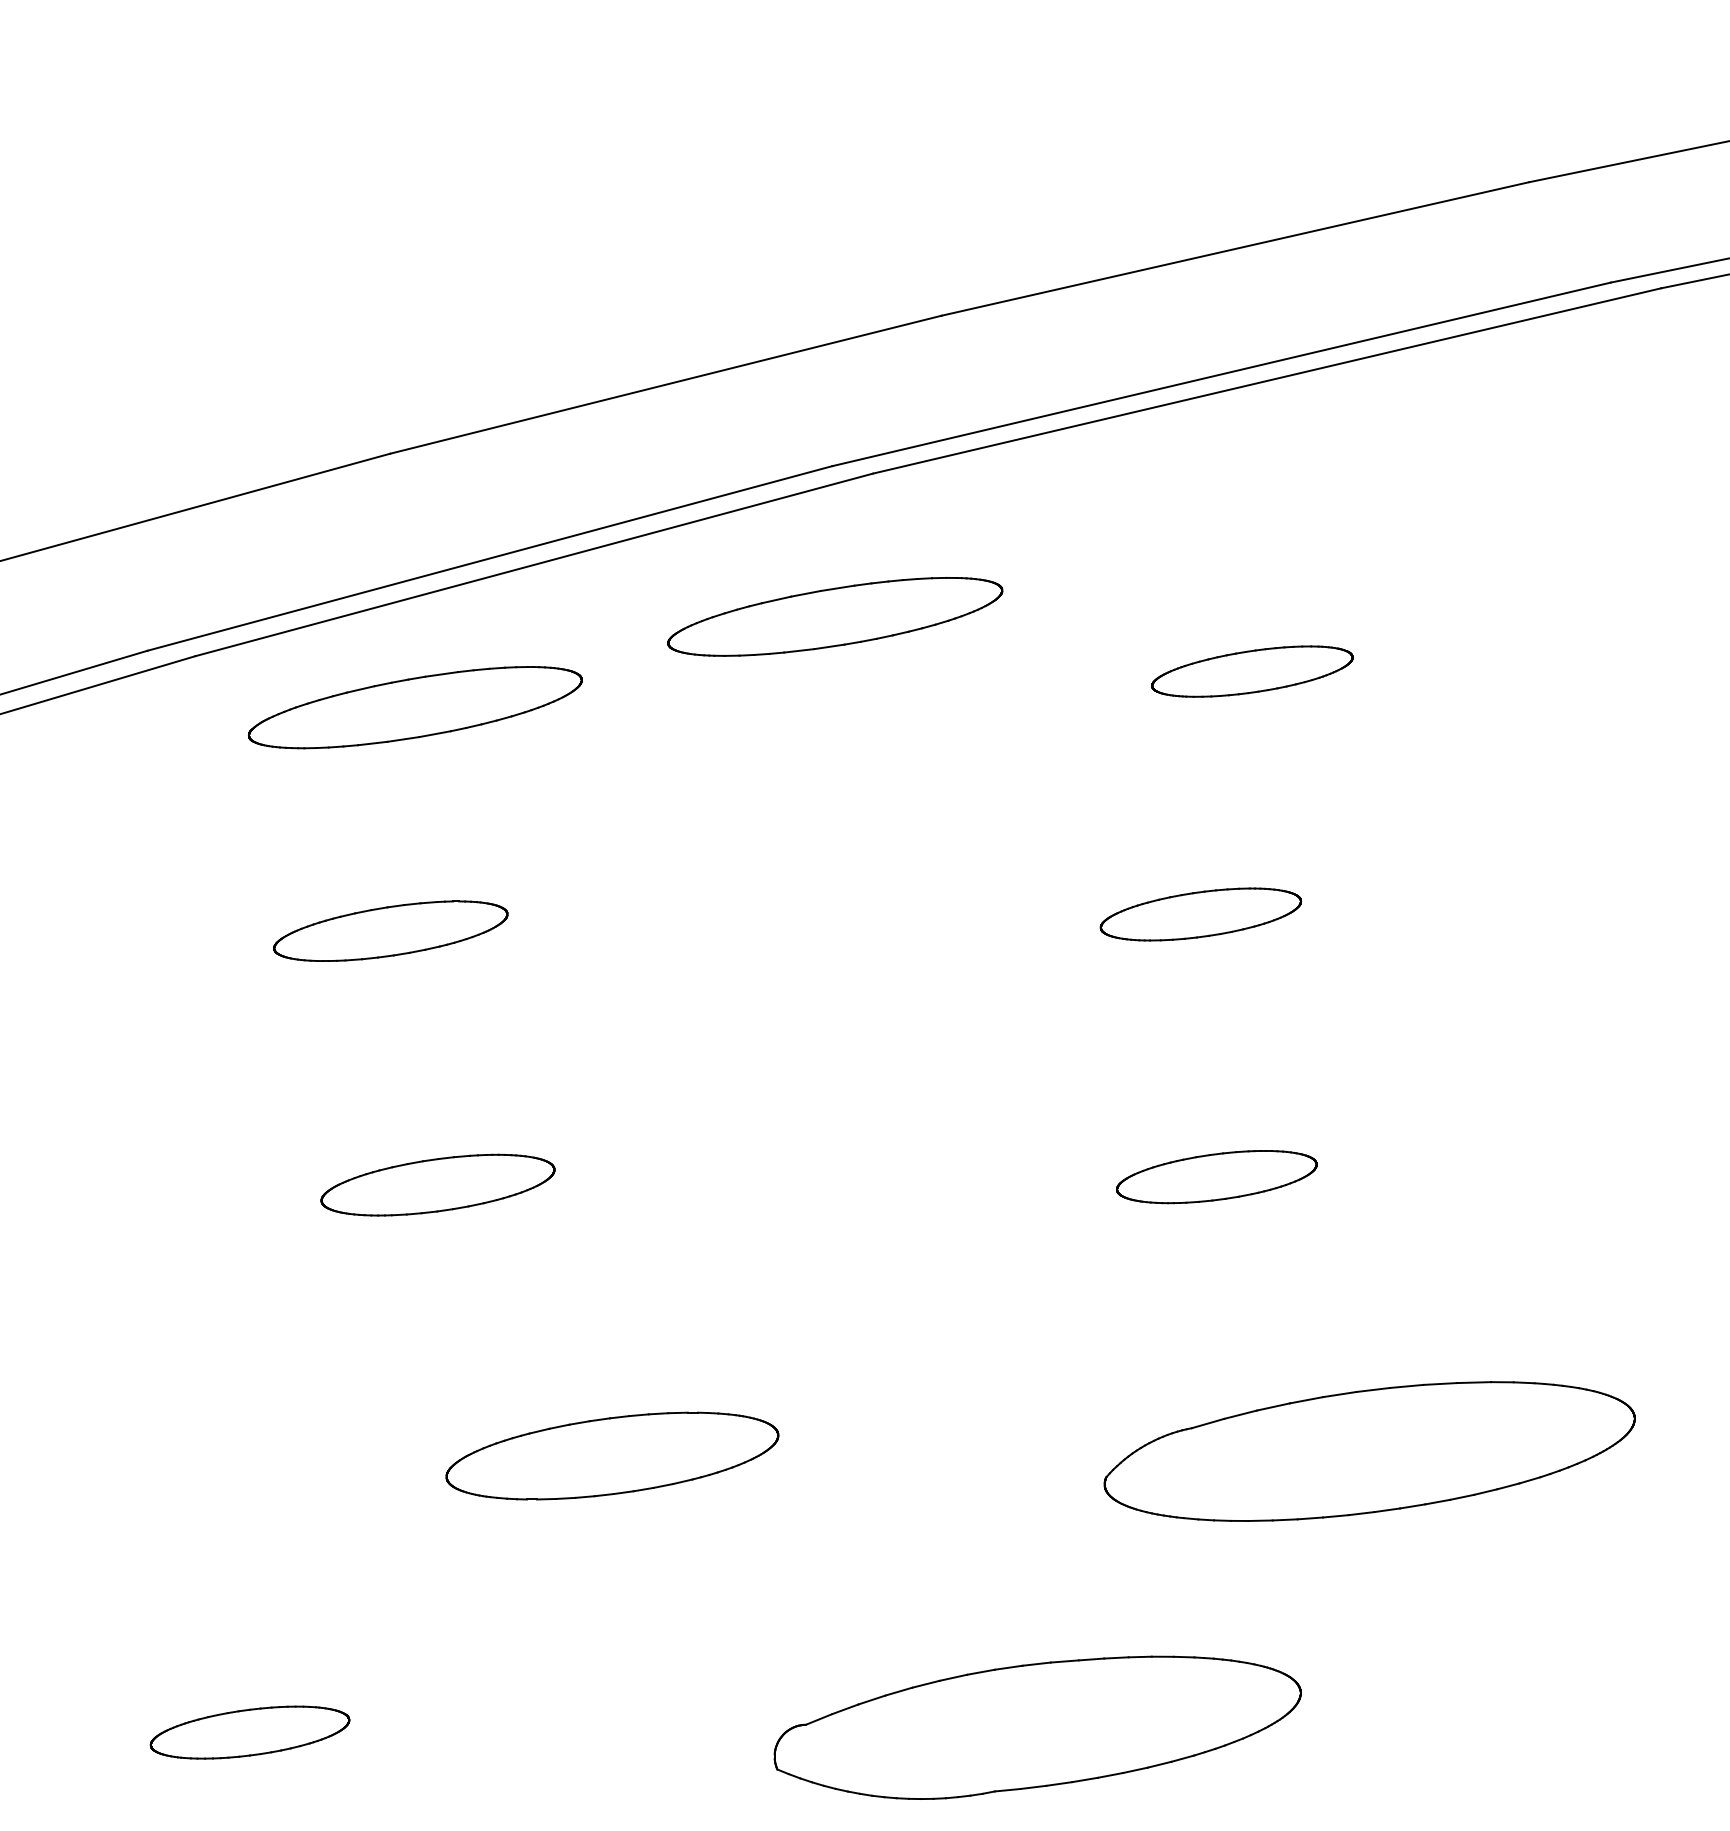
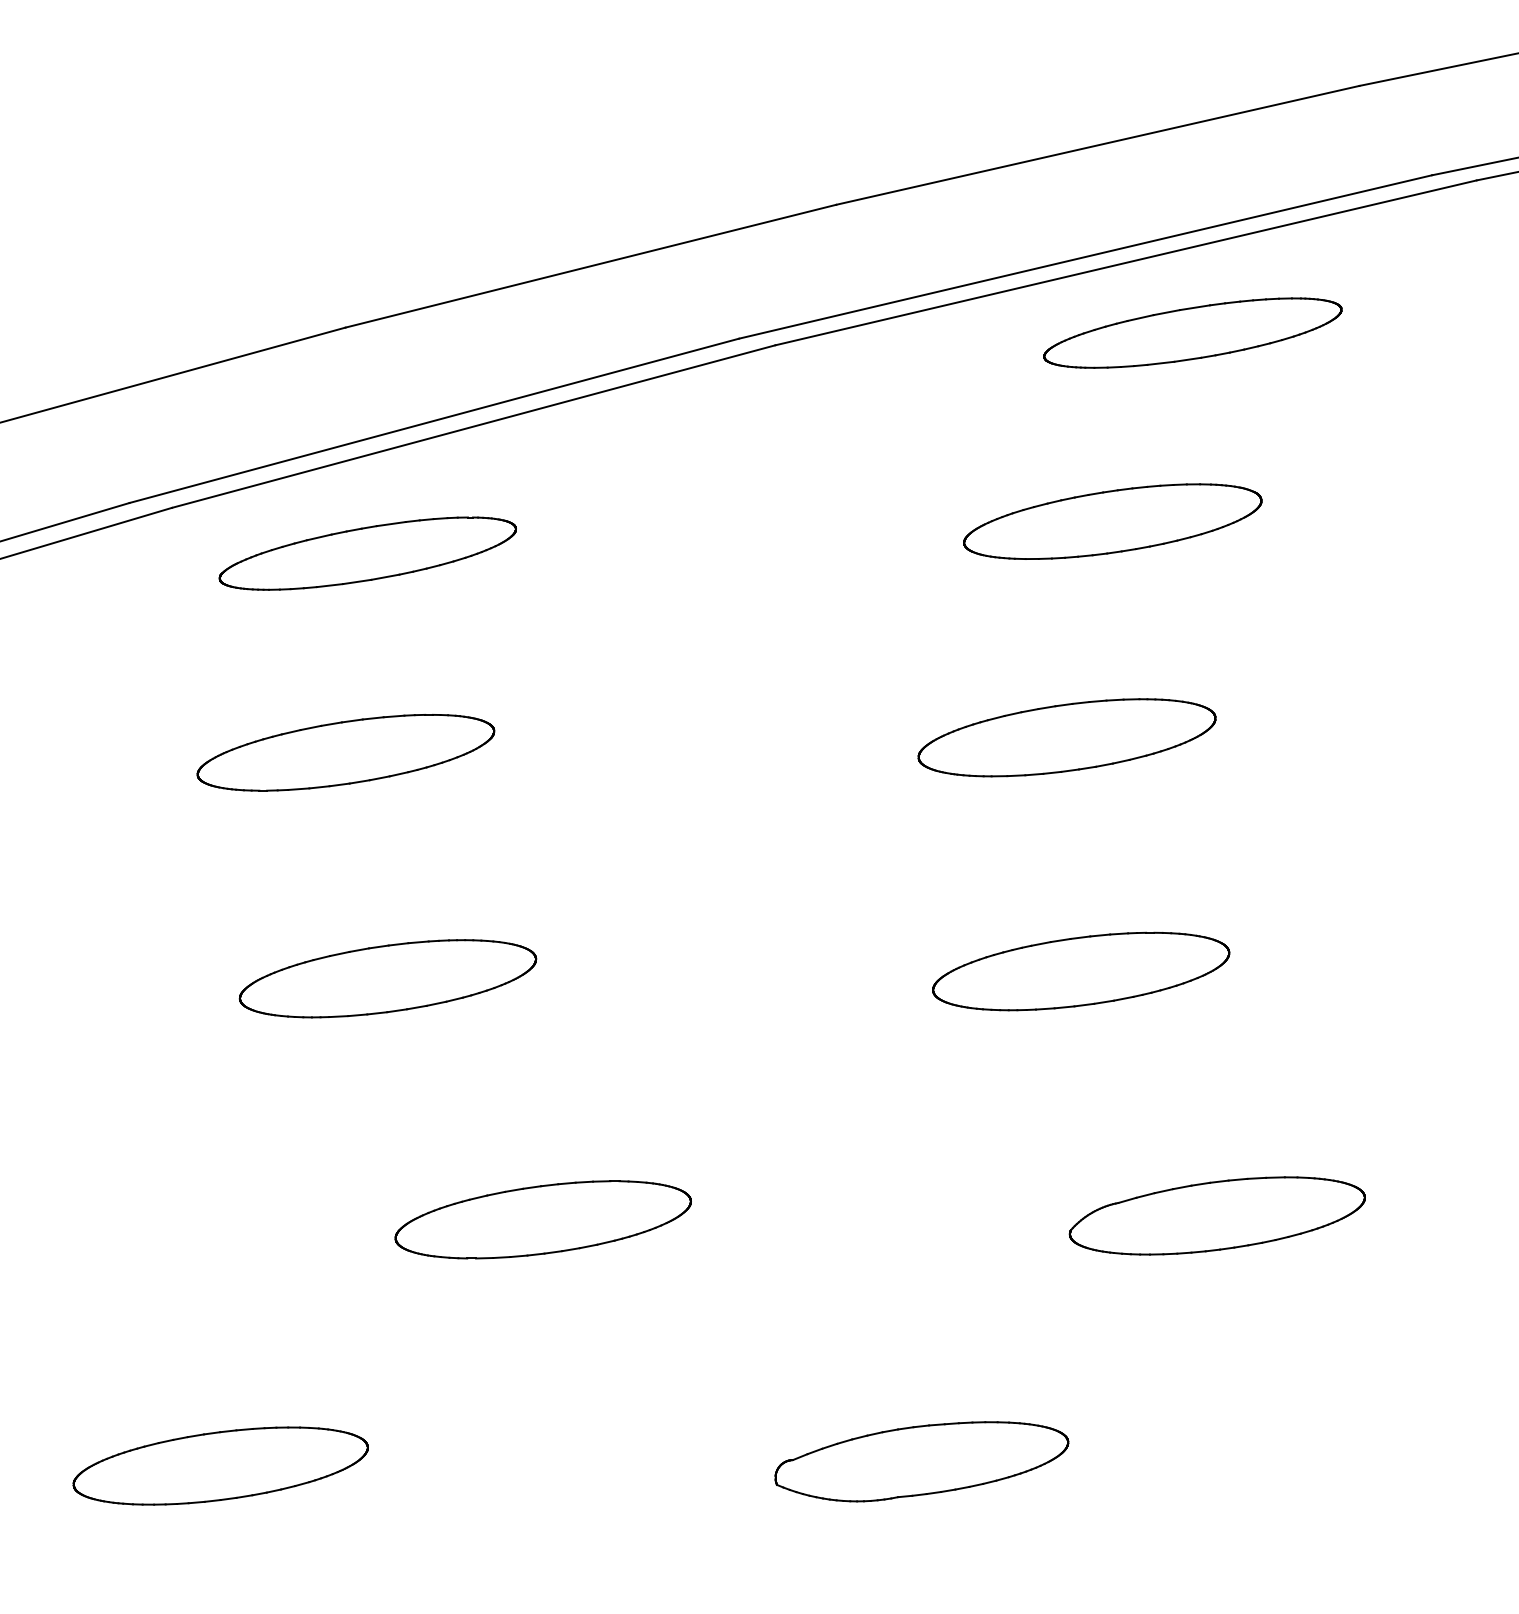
part: (835, 616) -> (1193, 332), moved
part: (1252, 671) -> (1112, 521), size x1.67
part: (1200, 914) -> (1066, 737), size x1.67
part: (390, 930) -> (345, 752), size x1.43
part: (1216, 1176) -> (1080, 970), size x1.67
part: (437, 1184) -> (387, 978), size x1.43
part: (1369, 1451) -> (1217, 1215), size x0.62
part: (1037, 1727) -> (921, 1461), size x0.62
part: (249, 1732) -> (220, 1465), size x1.67

